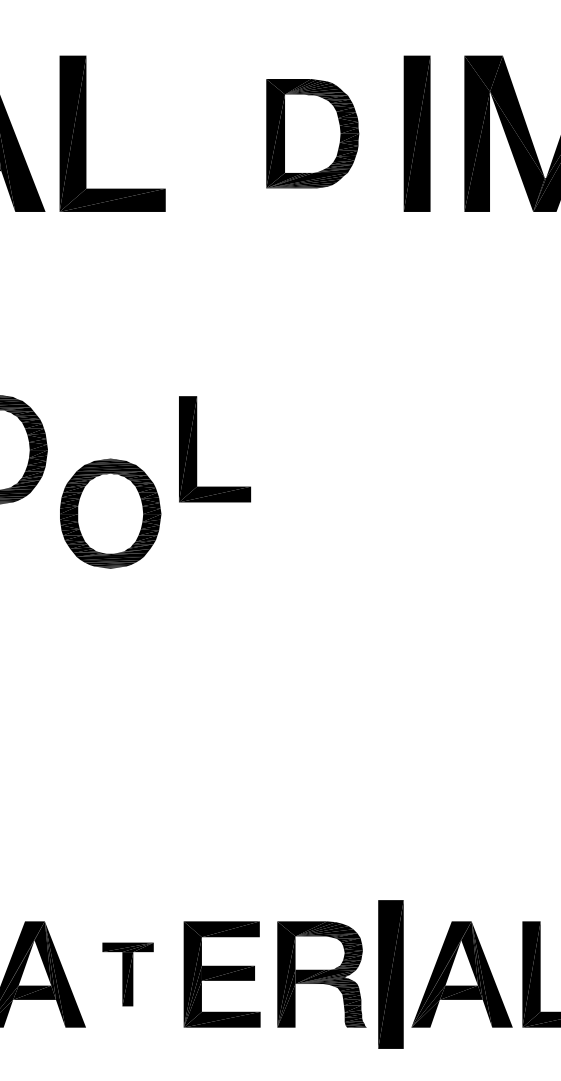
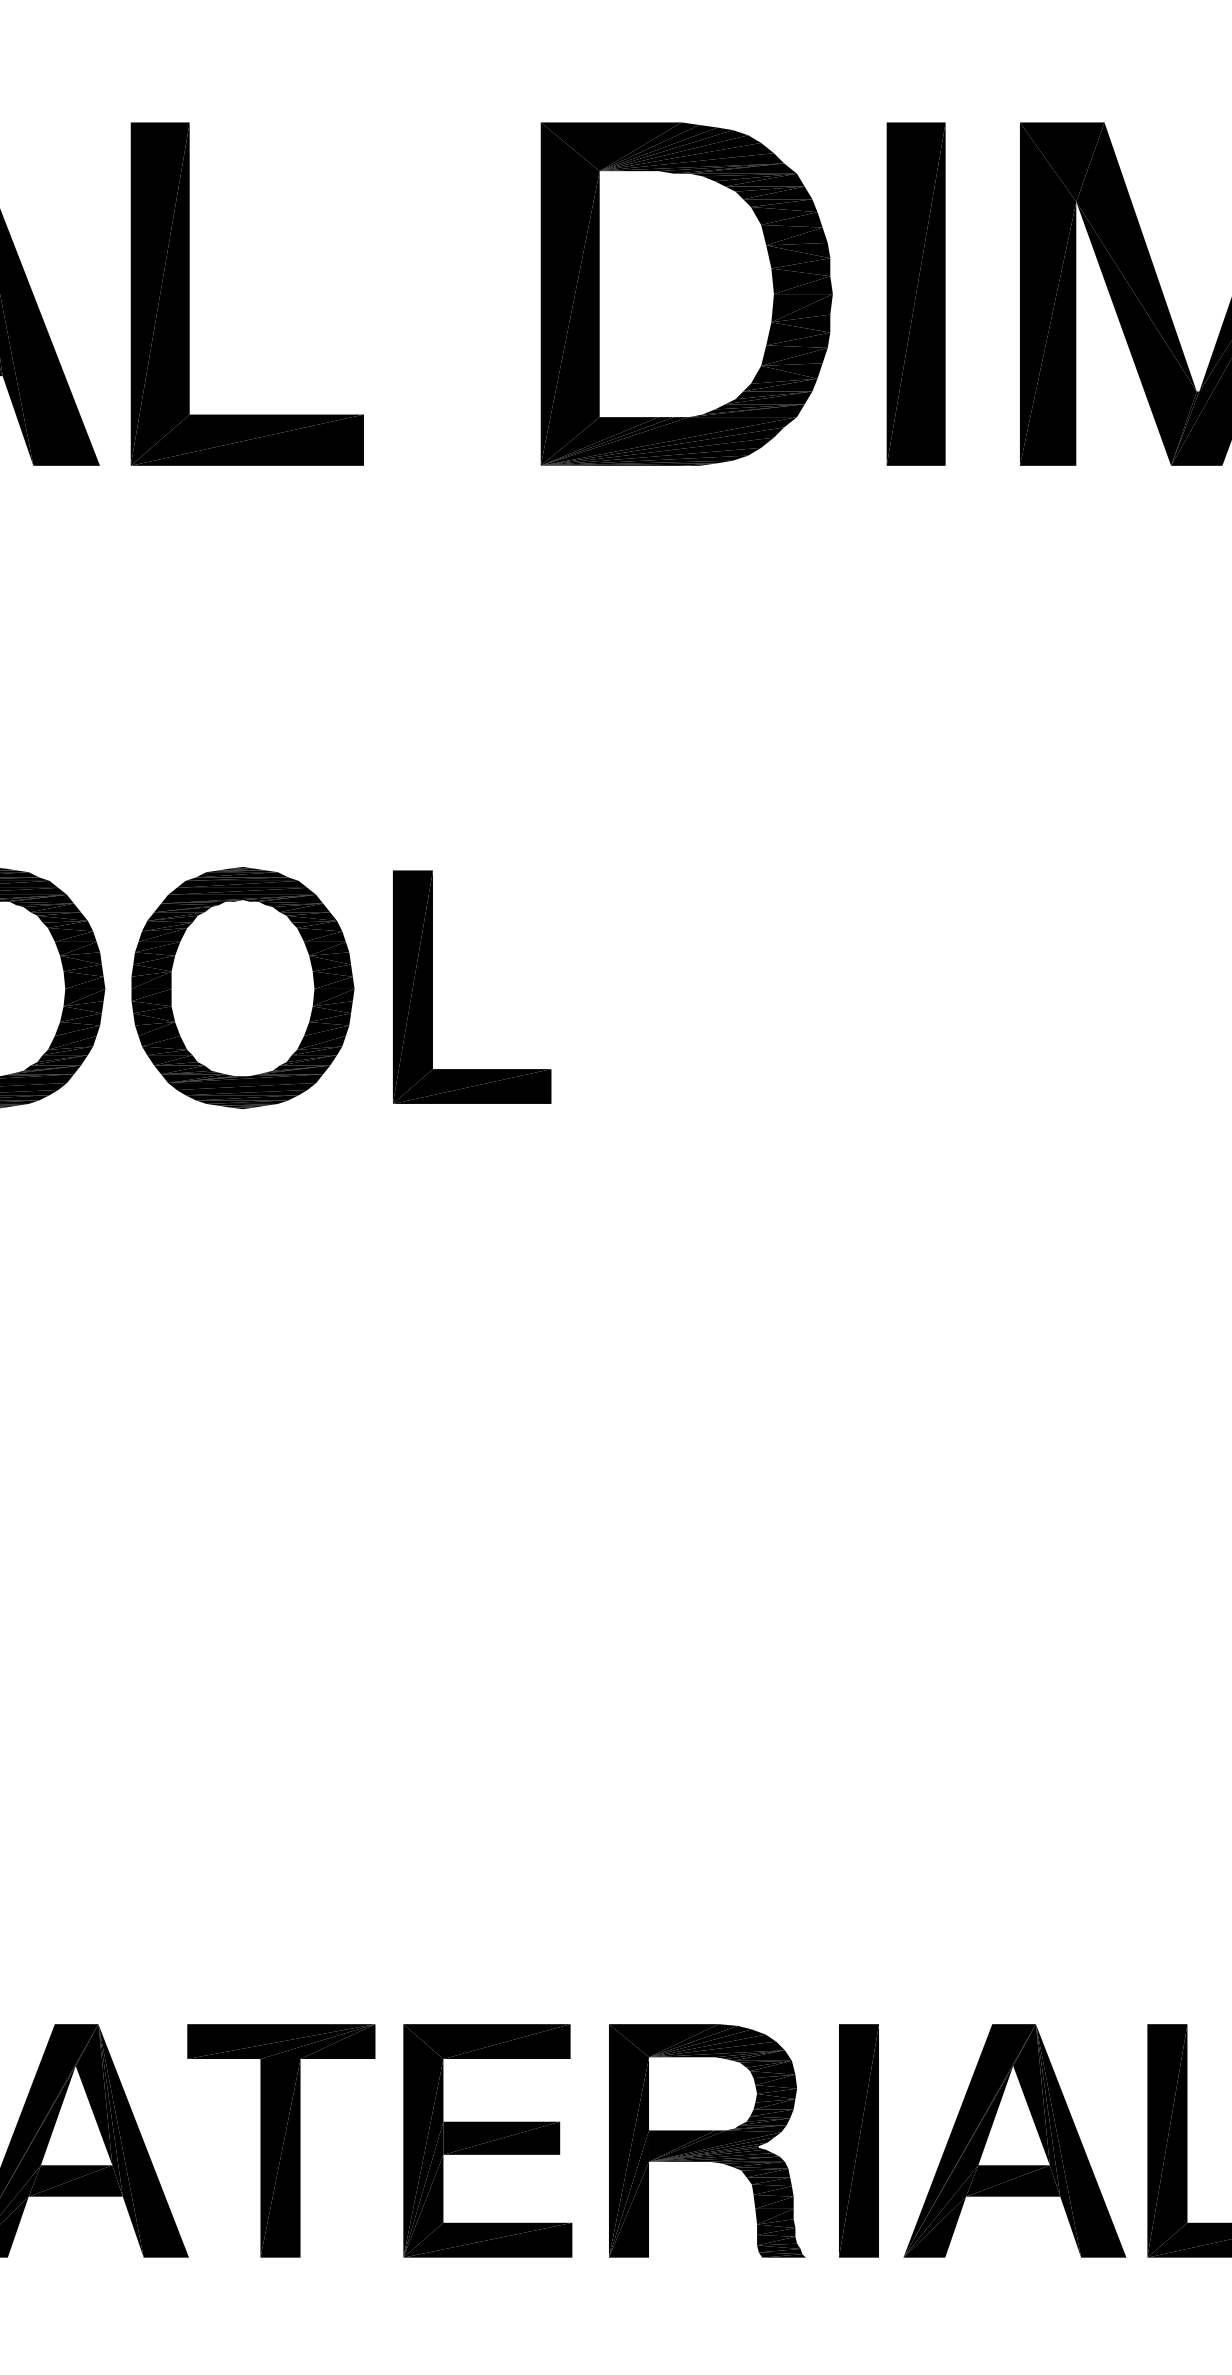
part: (312, 133) -> (686, 293), size x1.43
part: (110, 513) -> (242, 987), moved
part: (127, 974) -> (279, 2140), size x1.67
part: (391, 974) -> (859, 2140), size x0.71

